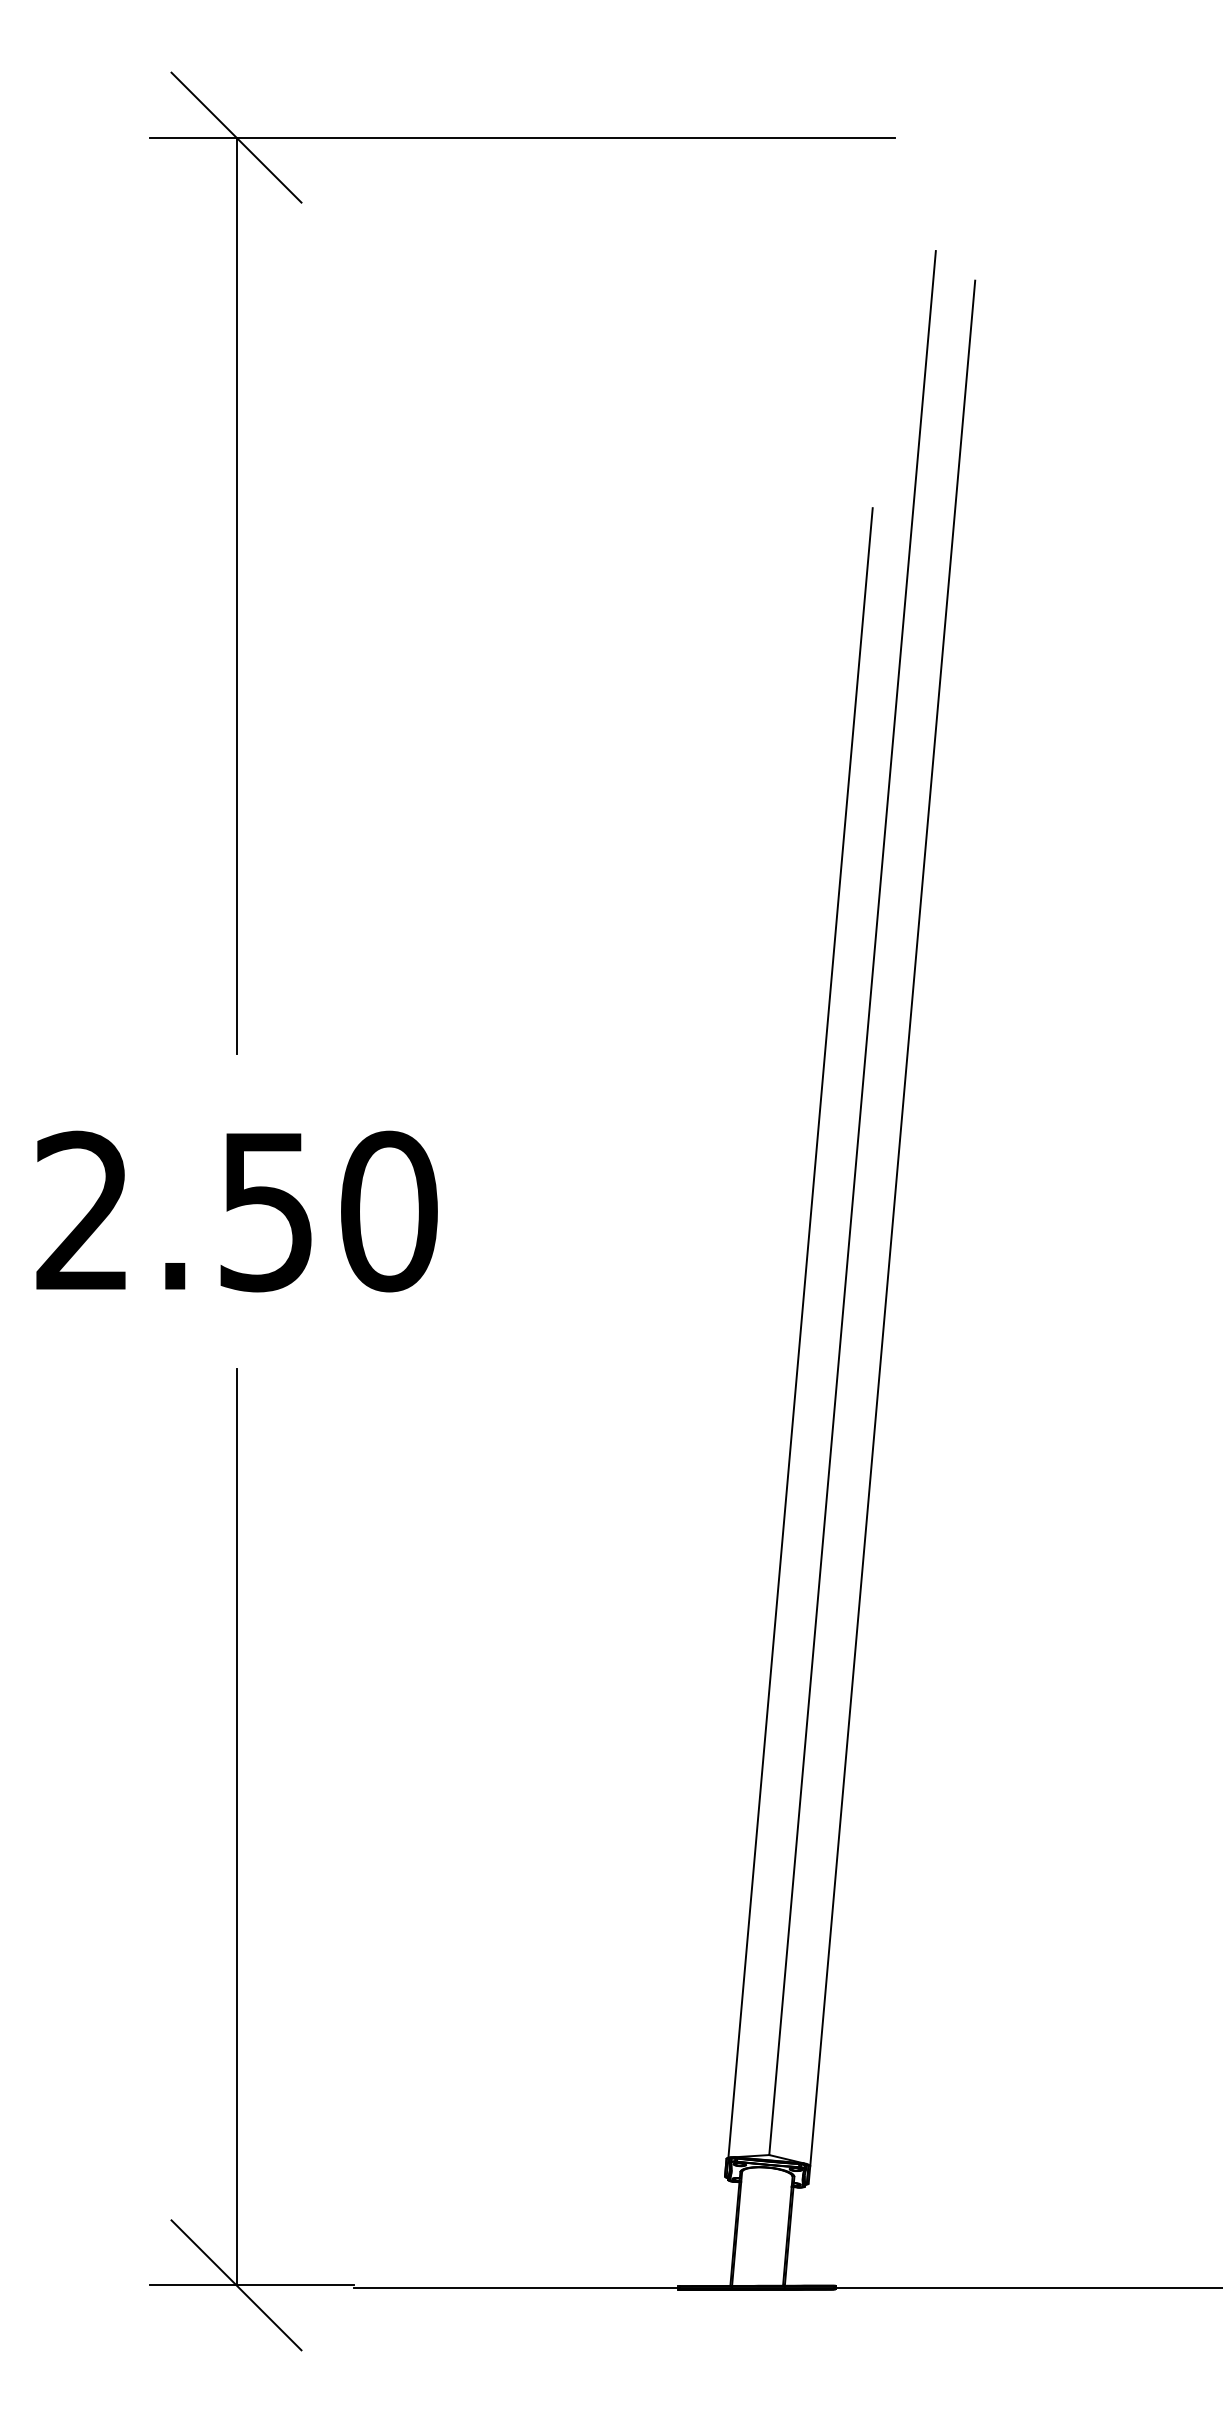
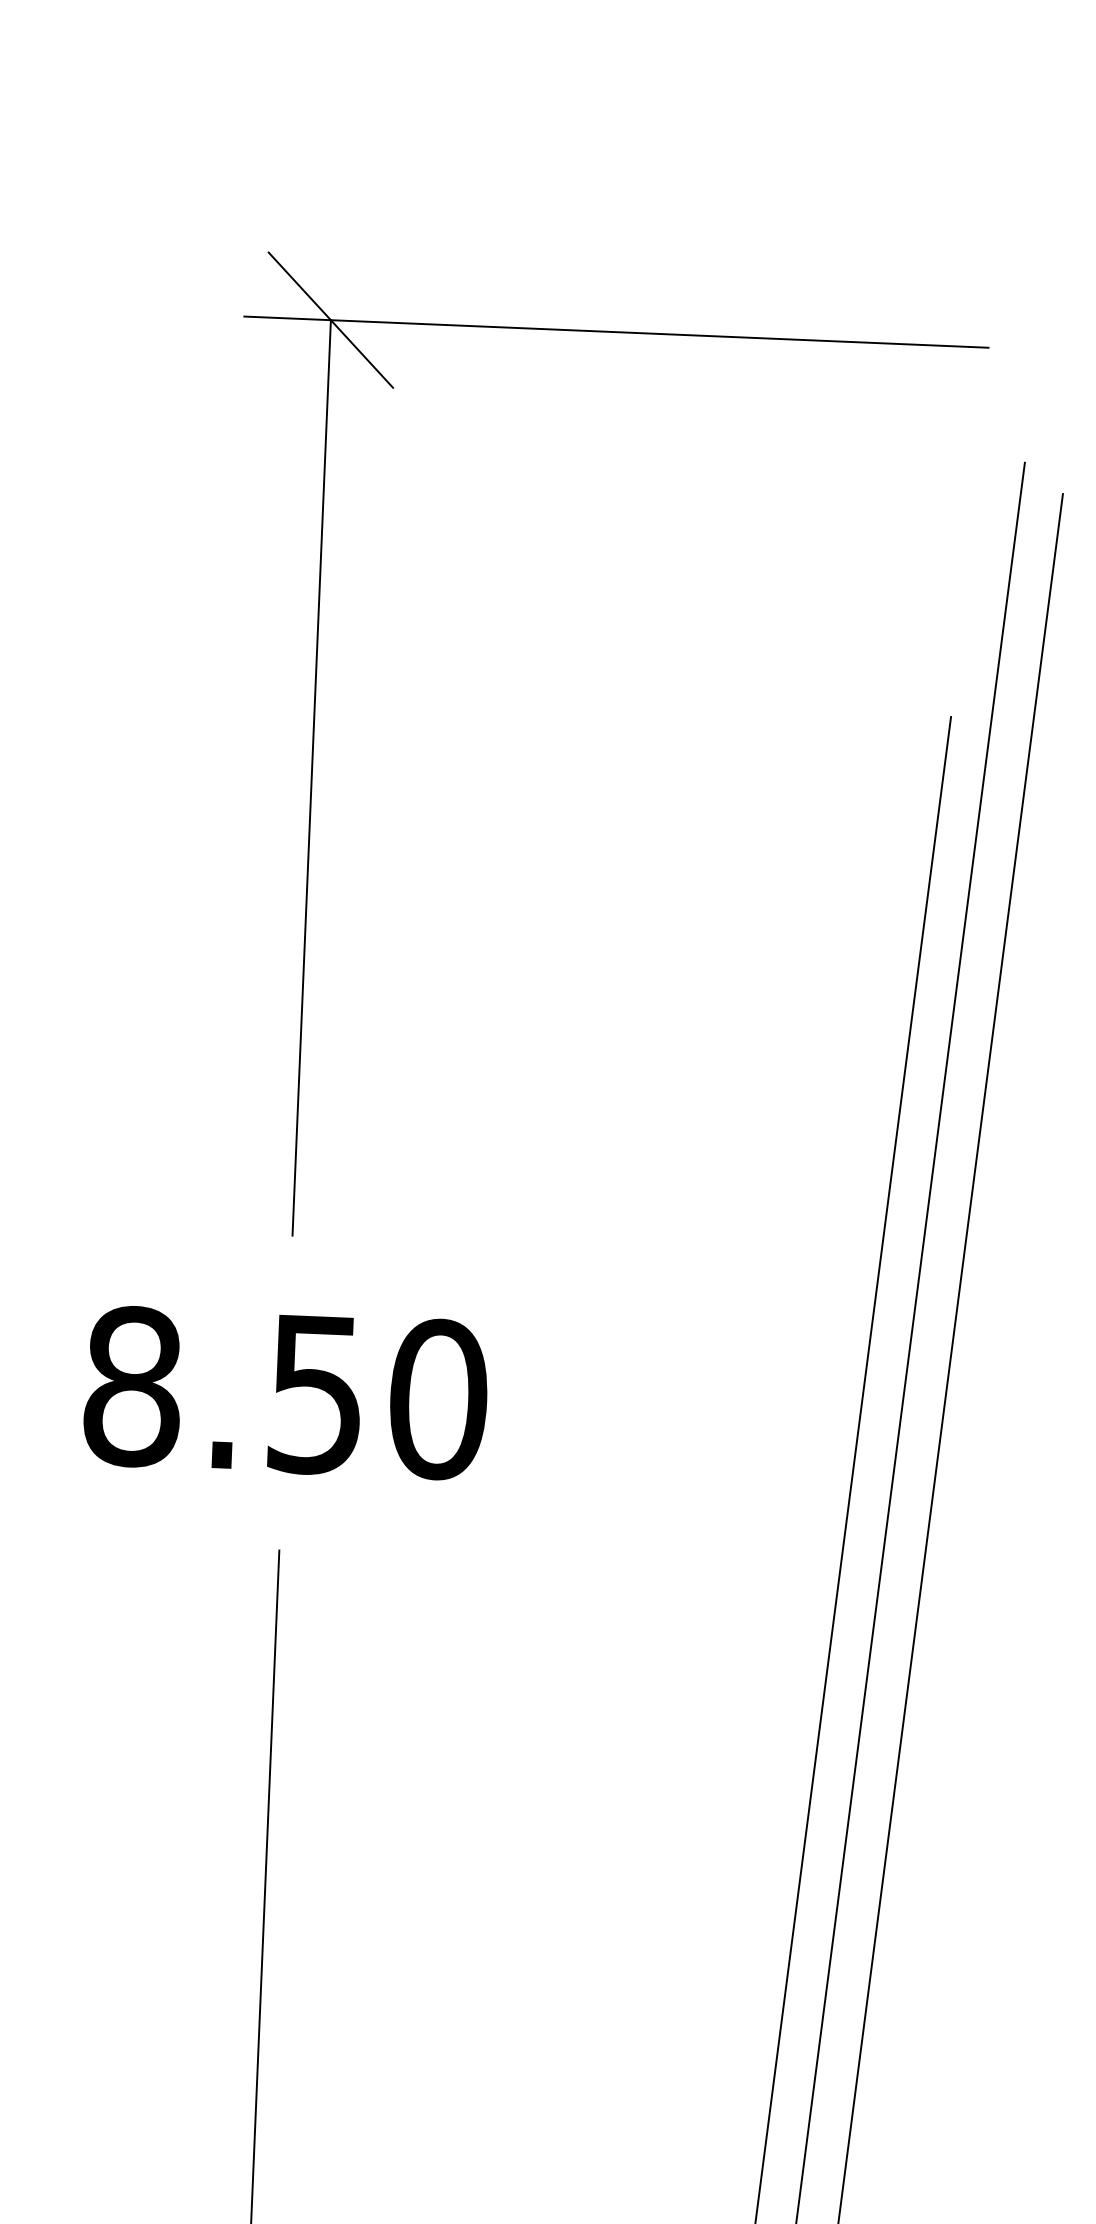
text: (83, 1211) -> (133, 1386), 2.50 -> 8.50

